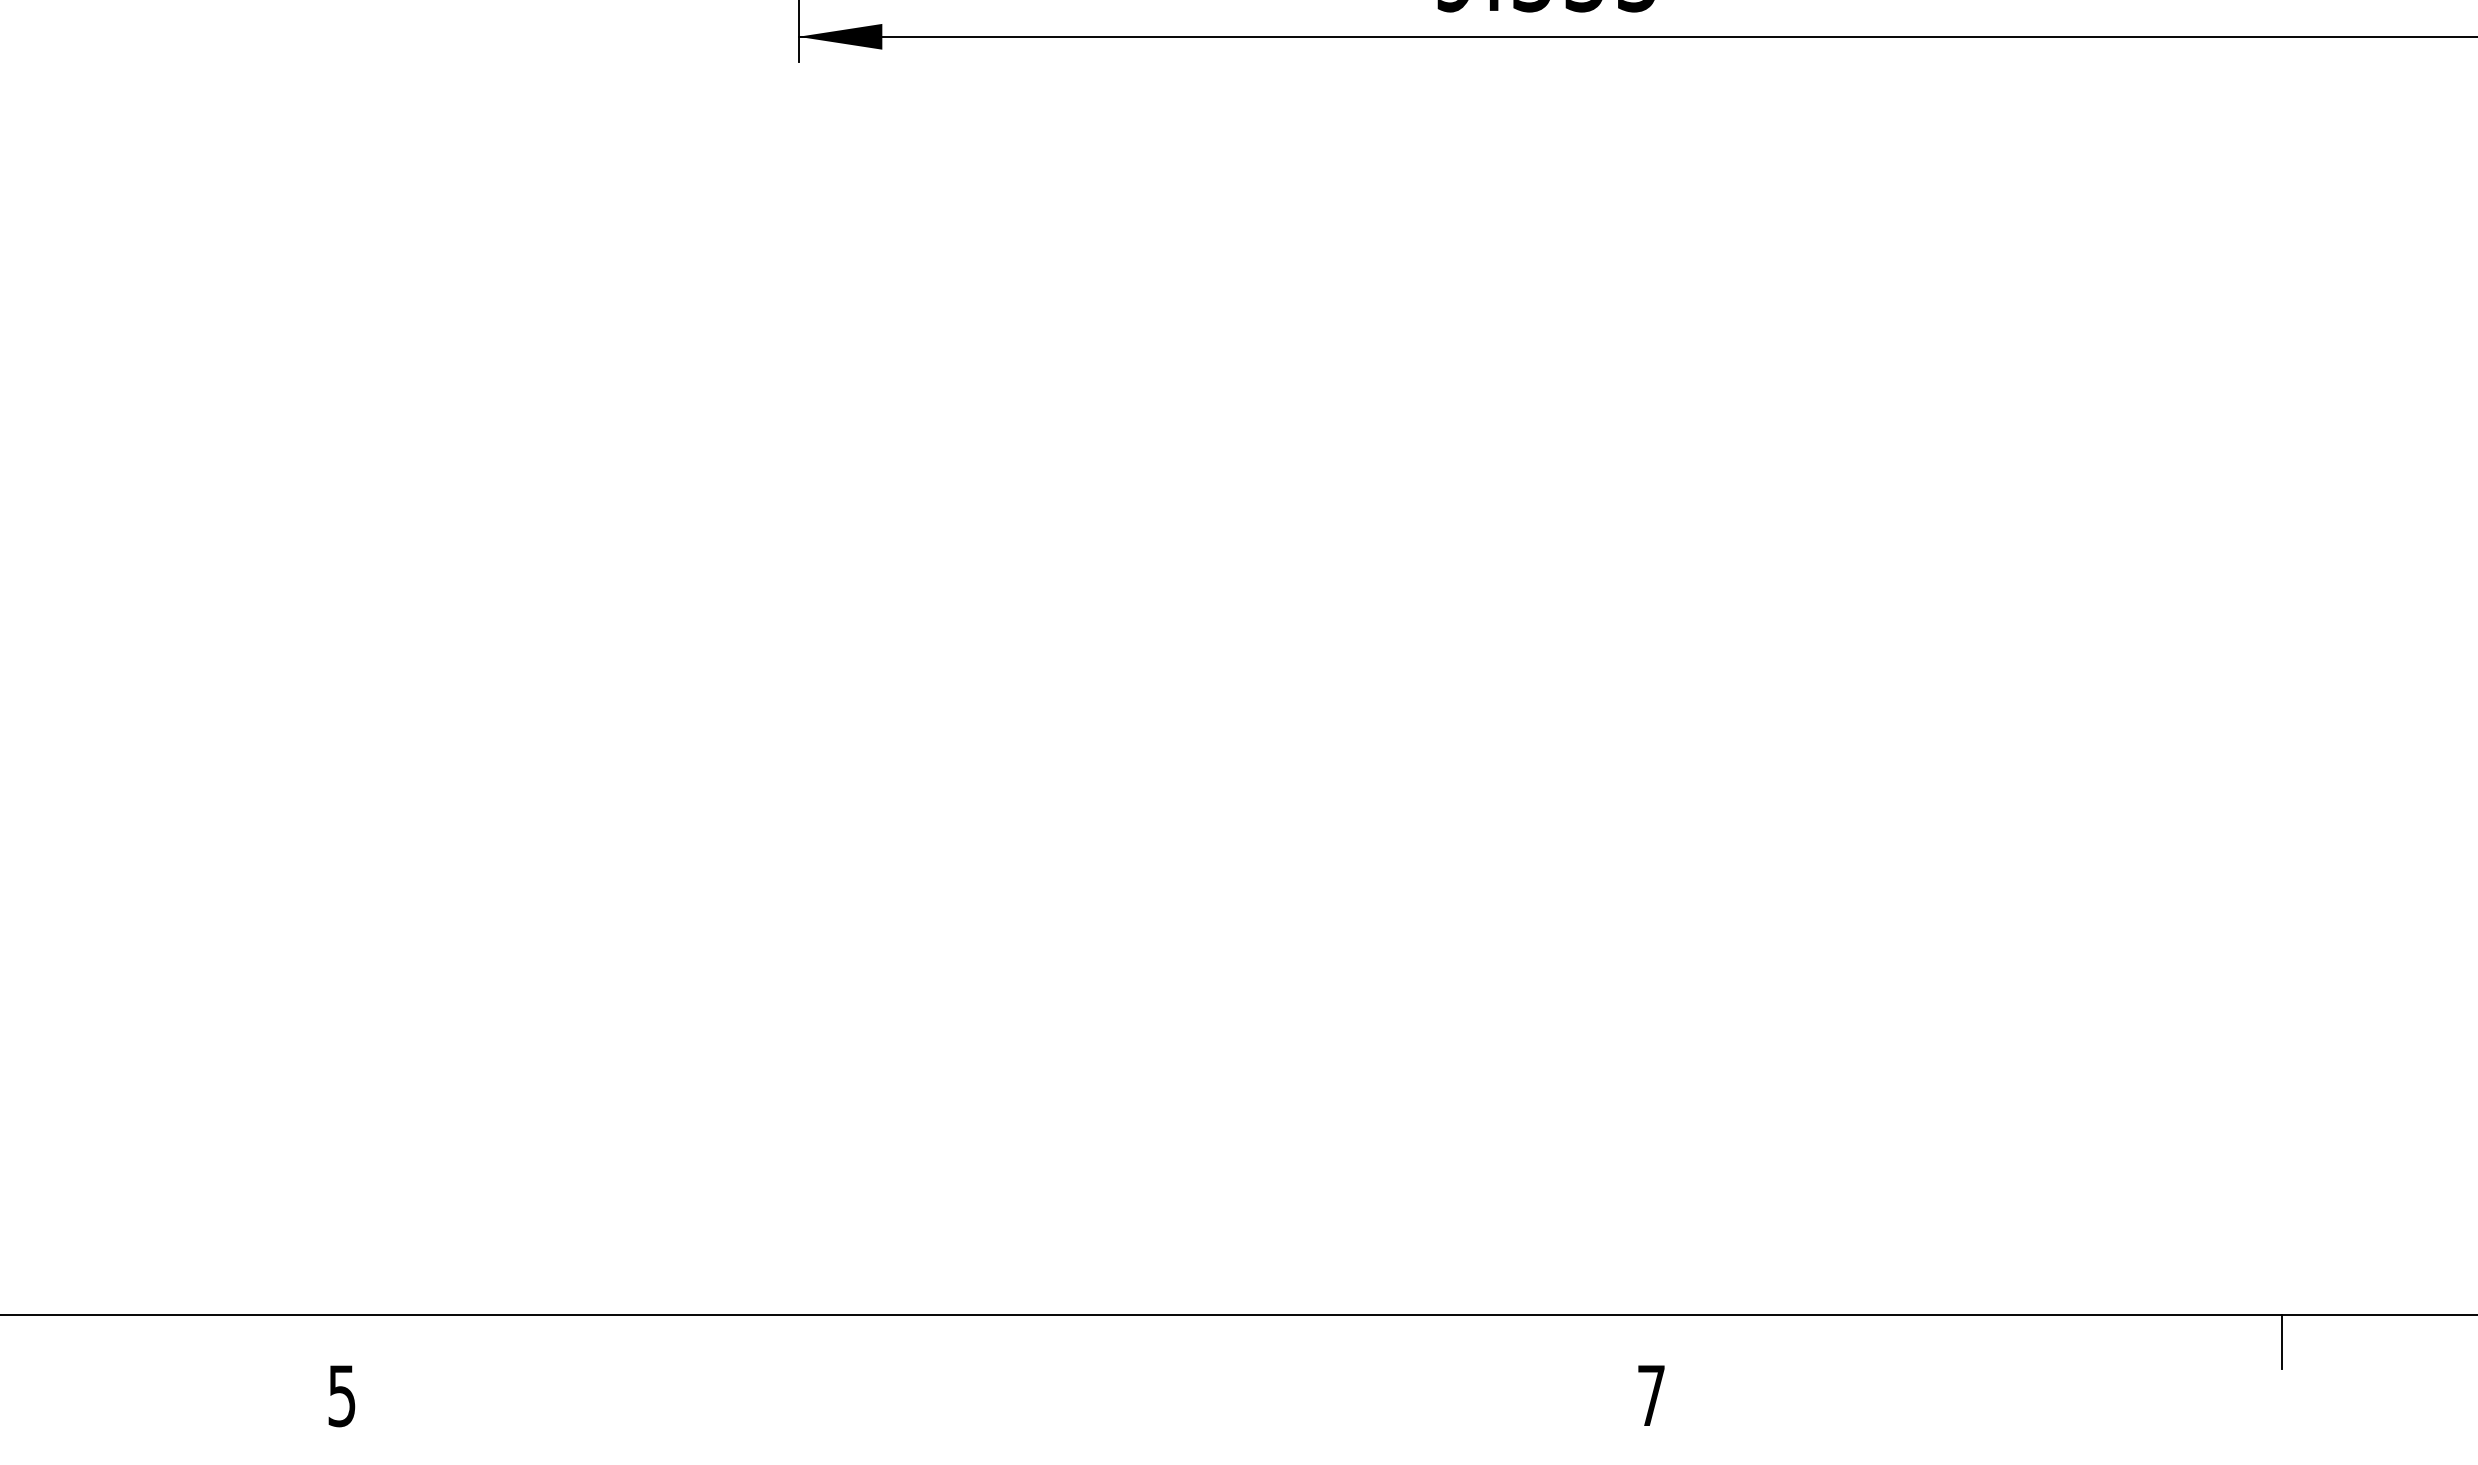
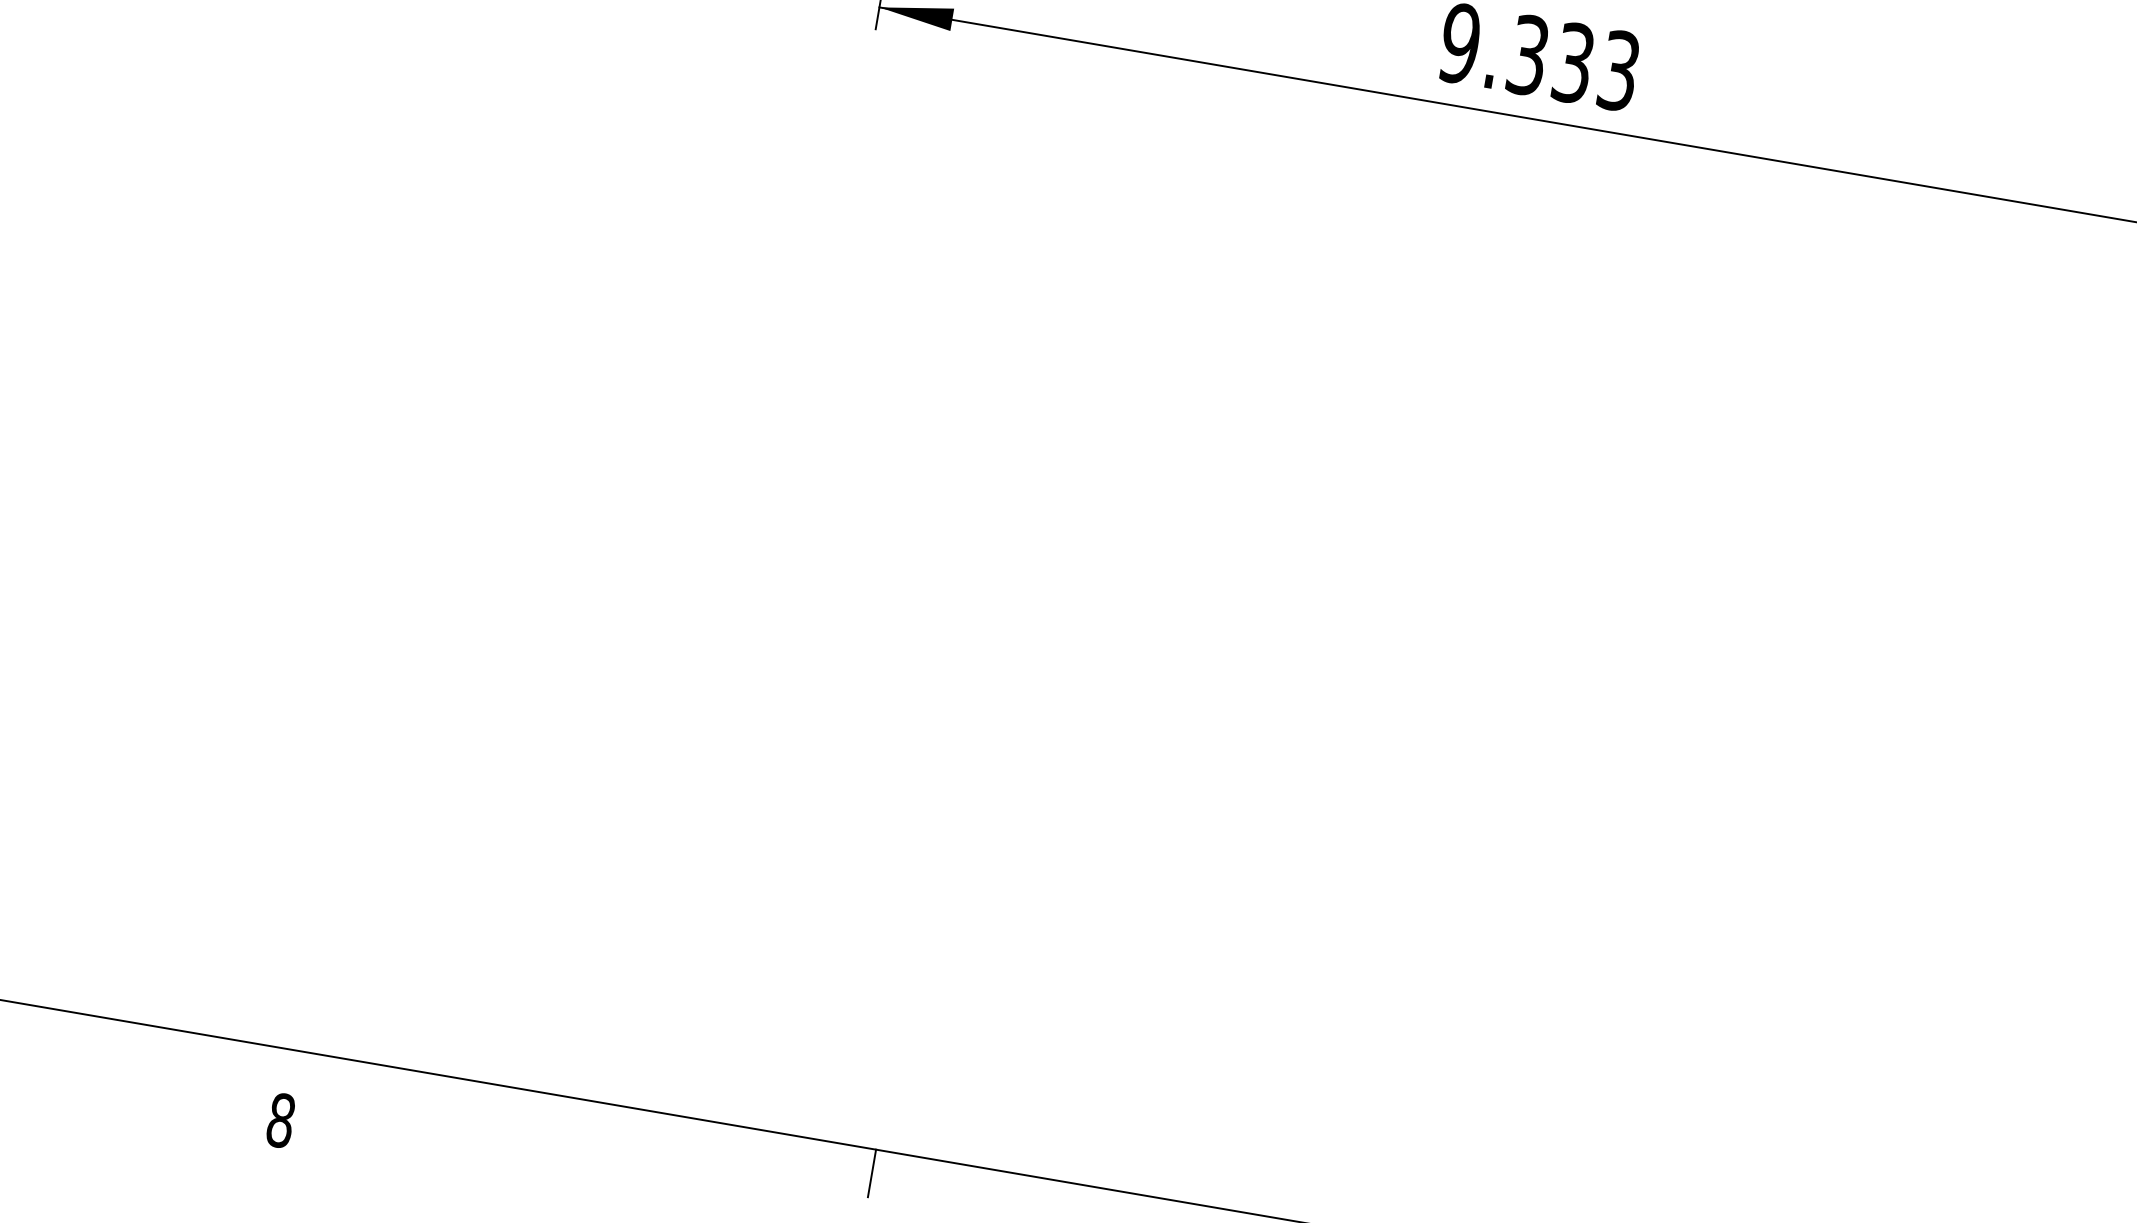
line: (1013, 1341) -> (872, 1172), added
text: (342, 1395) -> (281, 1120), 5 -> 8

